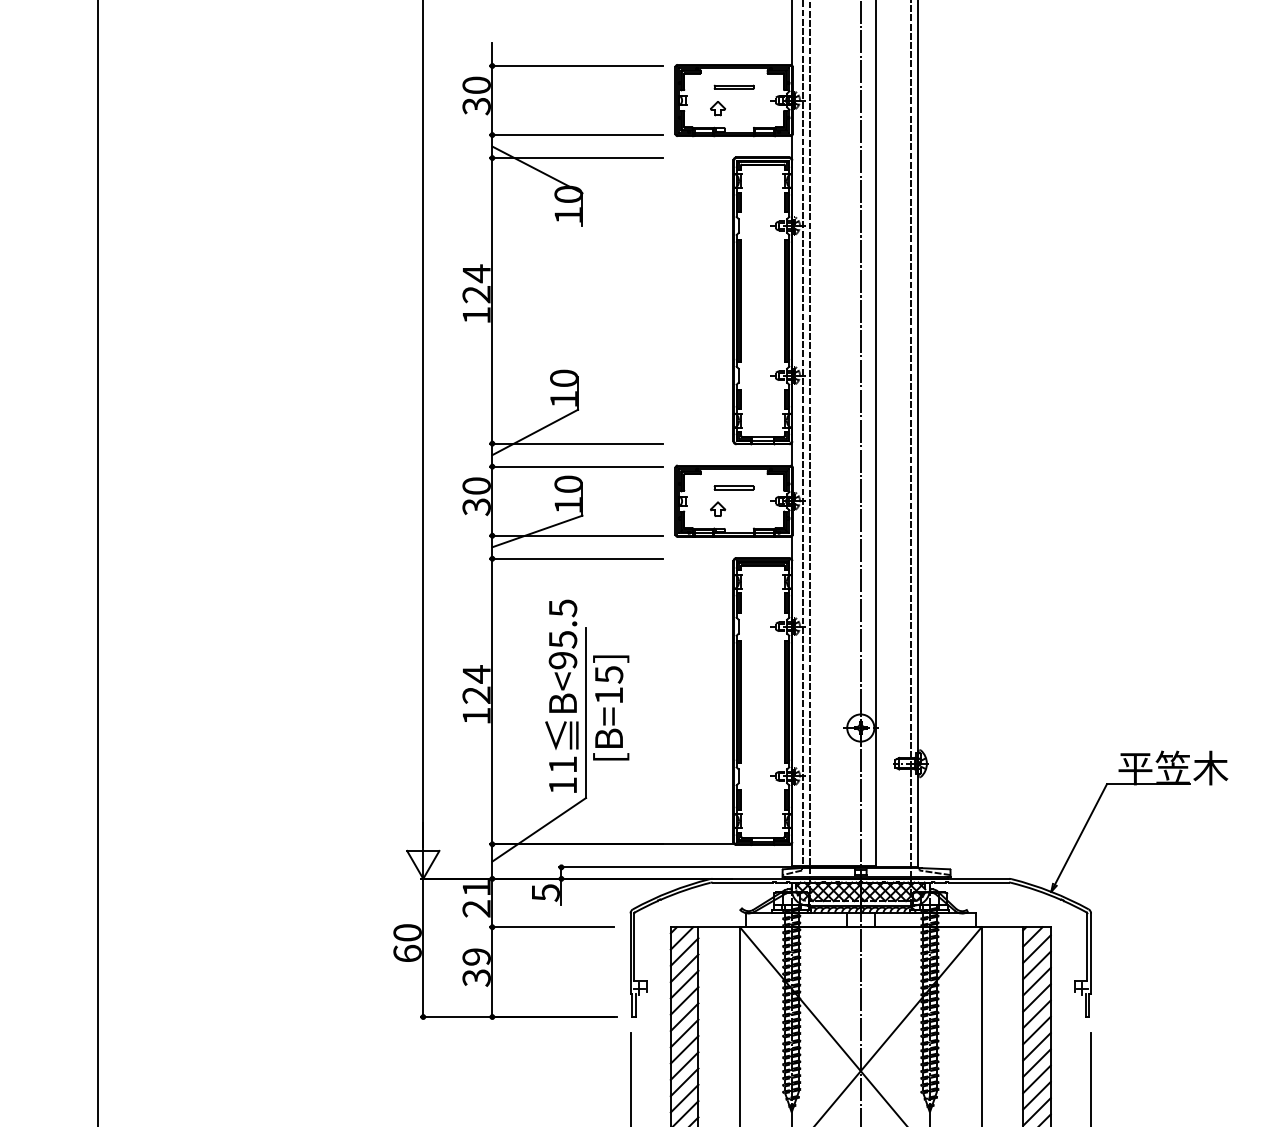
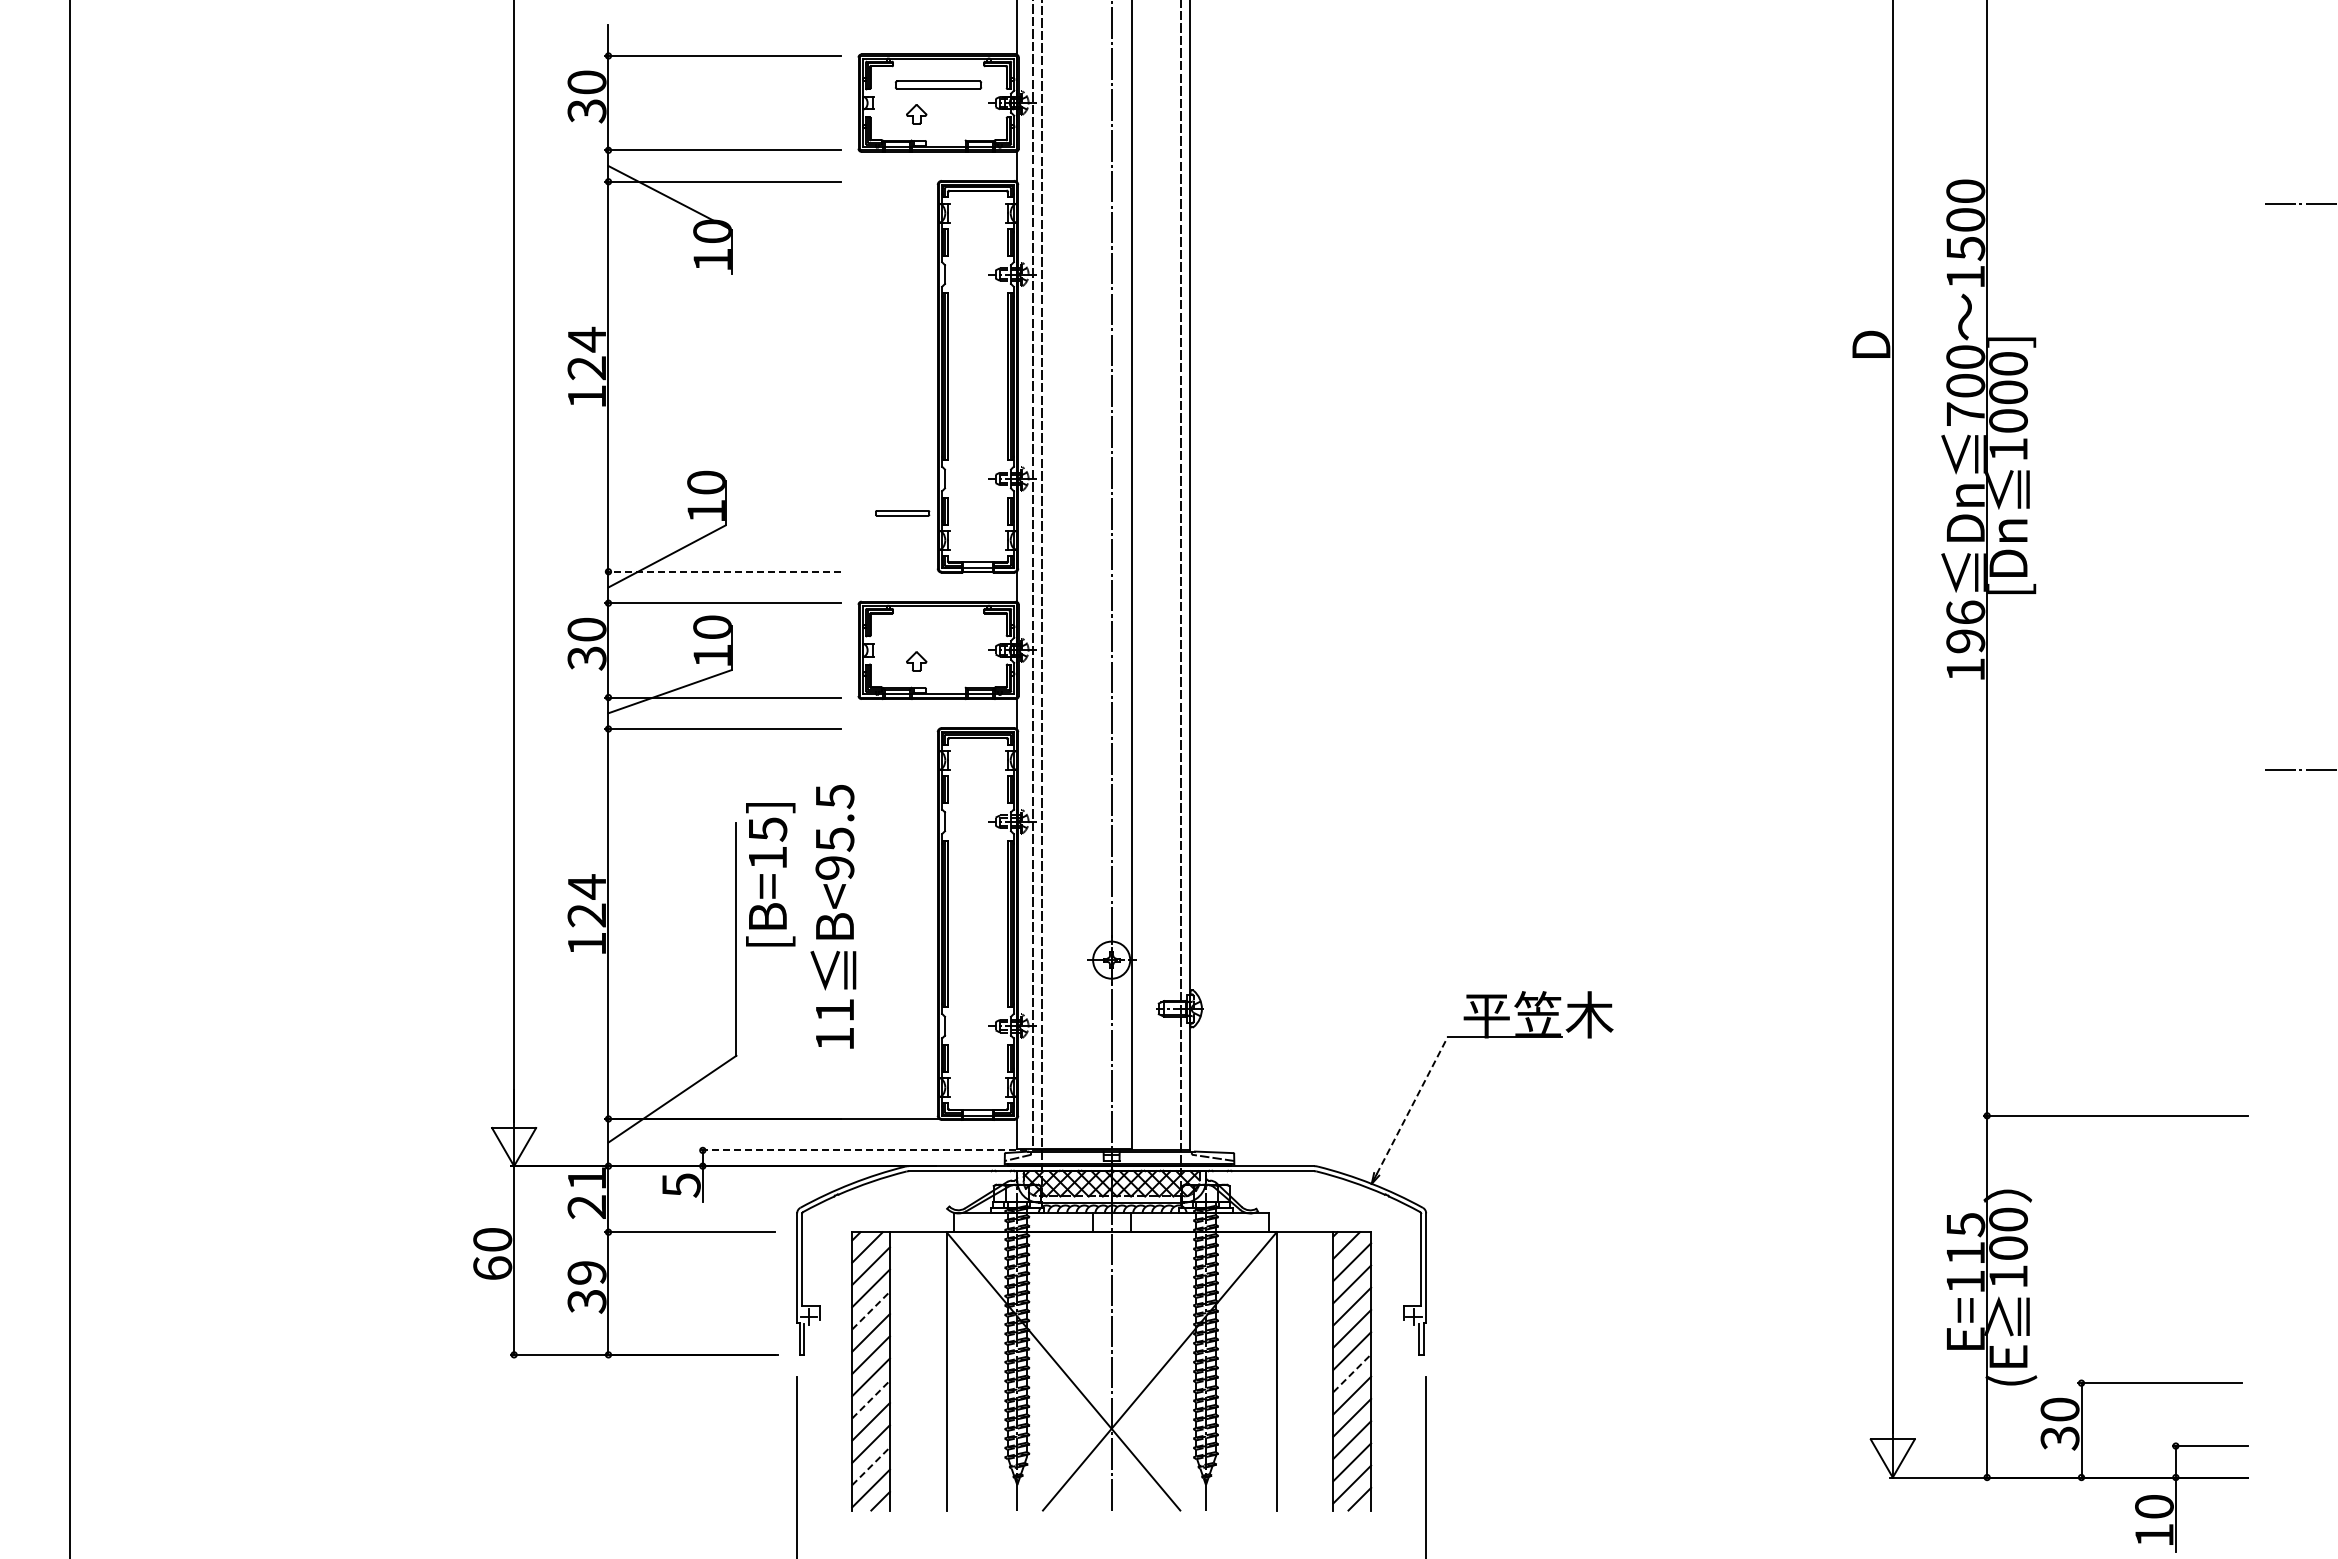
part: (734, 86) -> (938, 84), size x1.6
line: (576, 443) -> (723, 571), solid -> dashed
part: (734, 488) -> (902, 513), moved
text: (561, 696) -> (833, 916), moved
text: (611, 707) -> (770, 874), moved
line: (1081, 834) -> (1412, 1105), solid -> dashed
line: (679, 867) -> (863, 1150), solid -> dashed
line: (684, 984) -> (871, 1310), solid -> dashed
line: (1037, 1030) -> (1352, 1373), solid -> dashed
line: (684, 1049) -> (871, 1399), solid -> dashed
line: (684, 1098) -> (871, 1466), solid -> dashed

